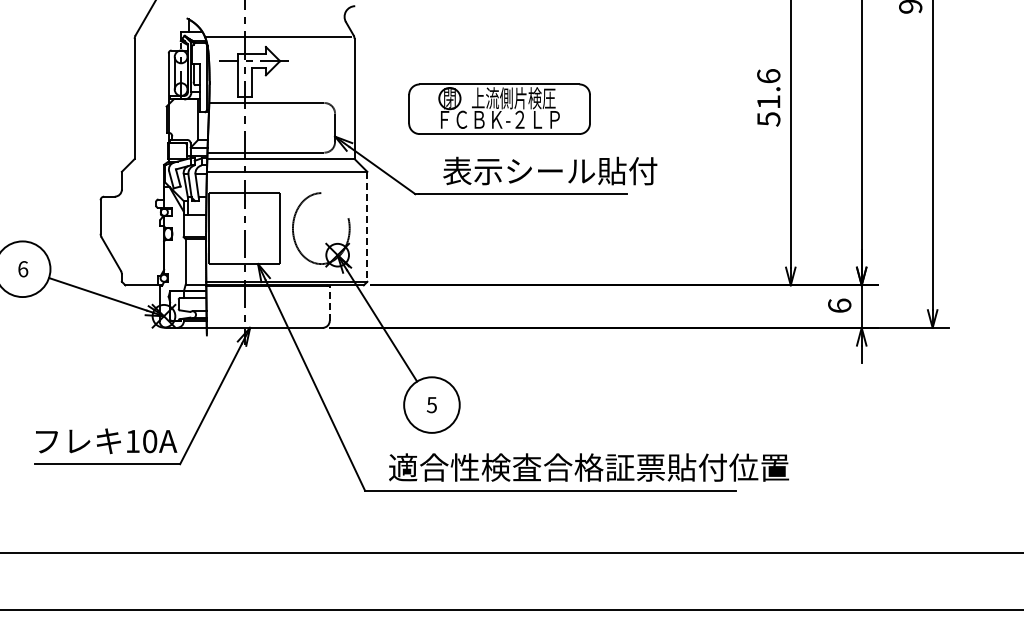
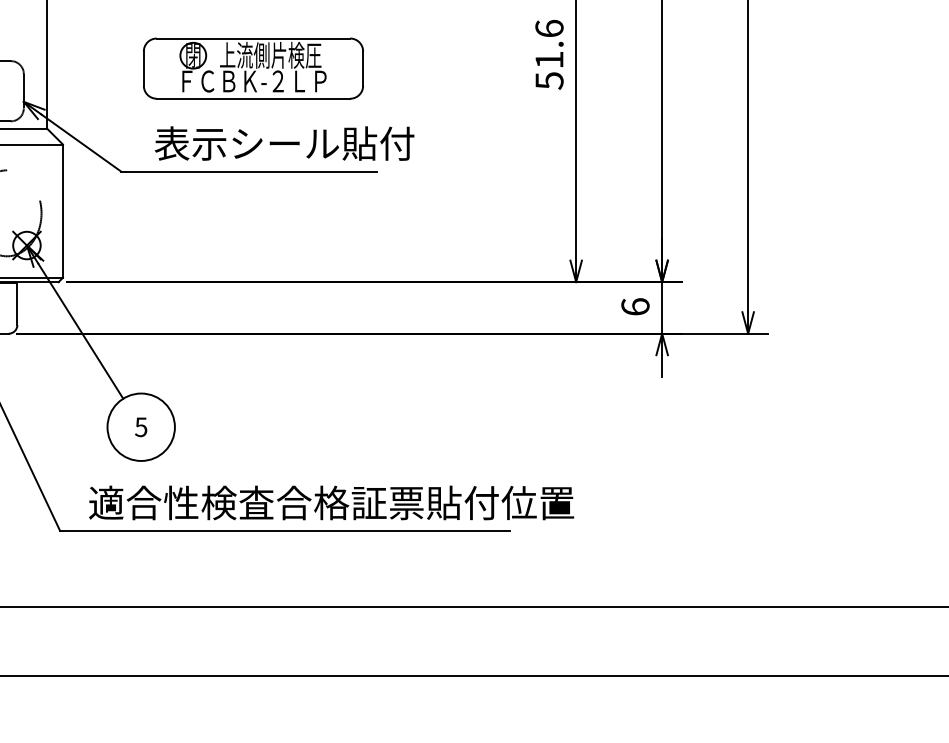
part: (499, 108) -> (253, 67), moved
line: (367, 226) -> (63, 210), dashed -> solid
line: (329, 303) -> (17, 304), dashed -> solid

